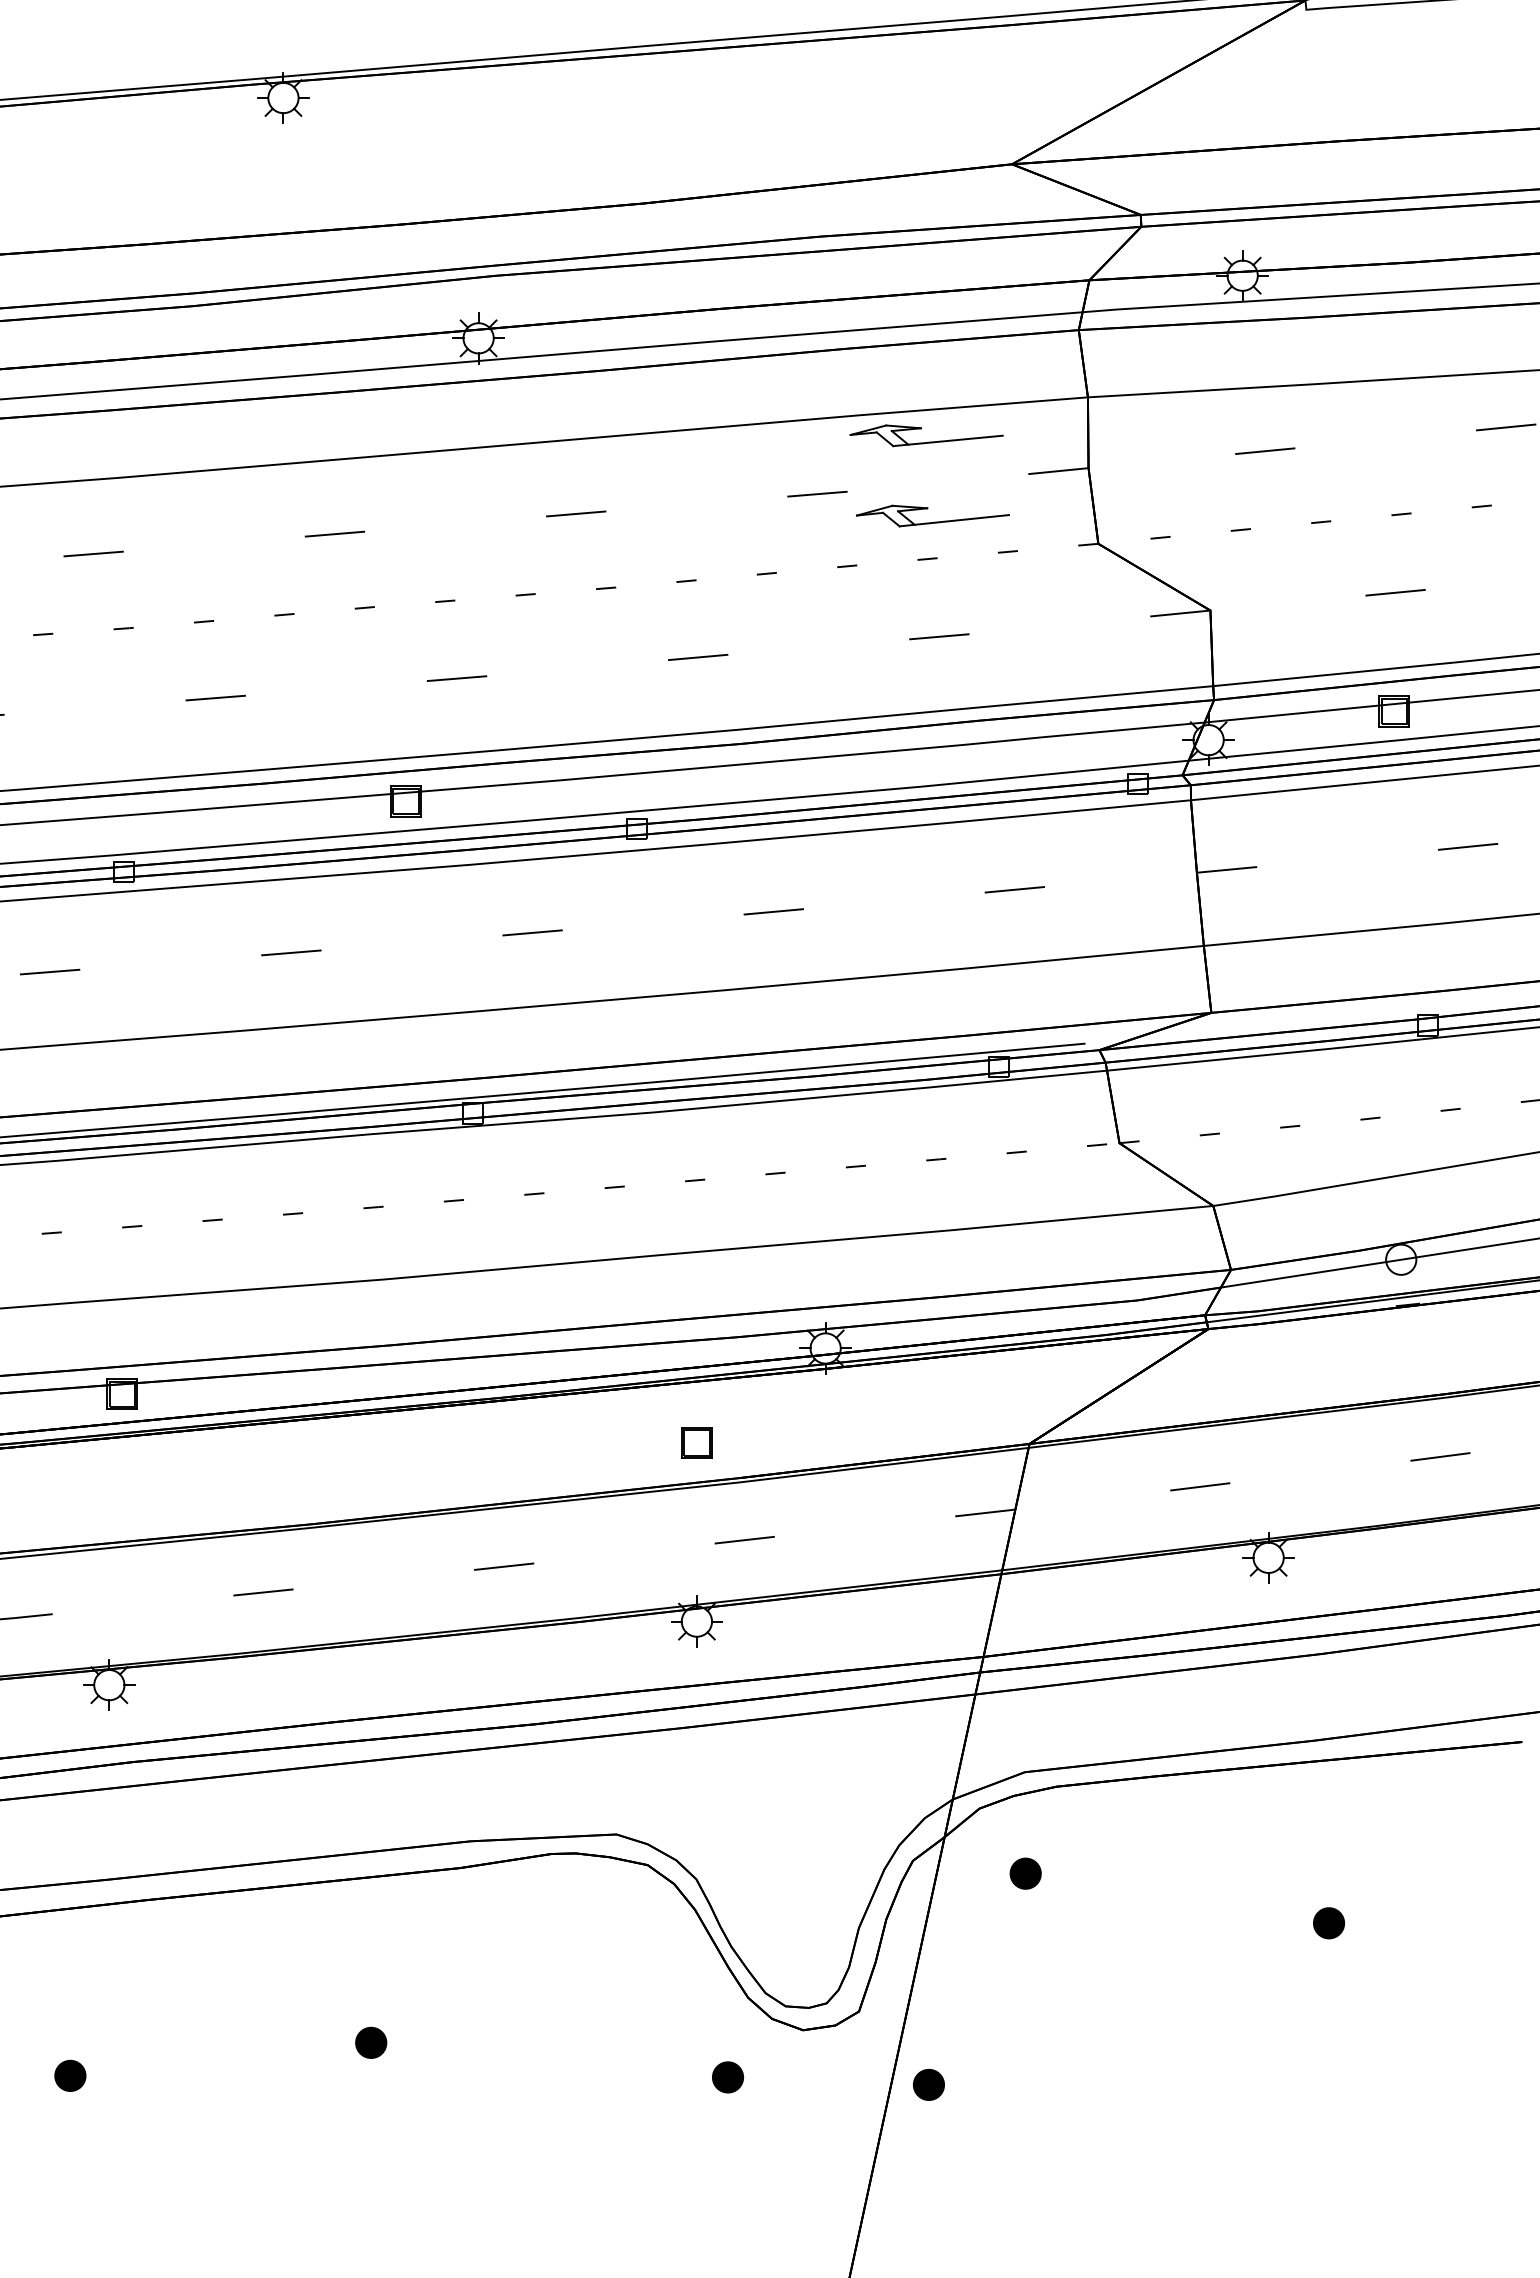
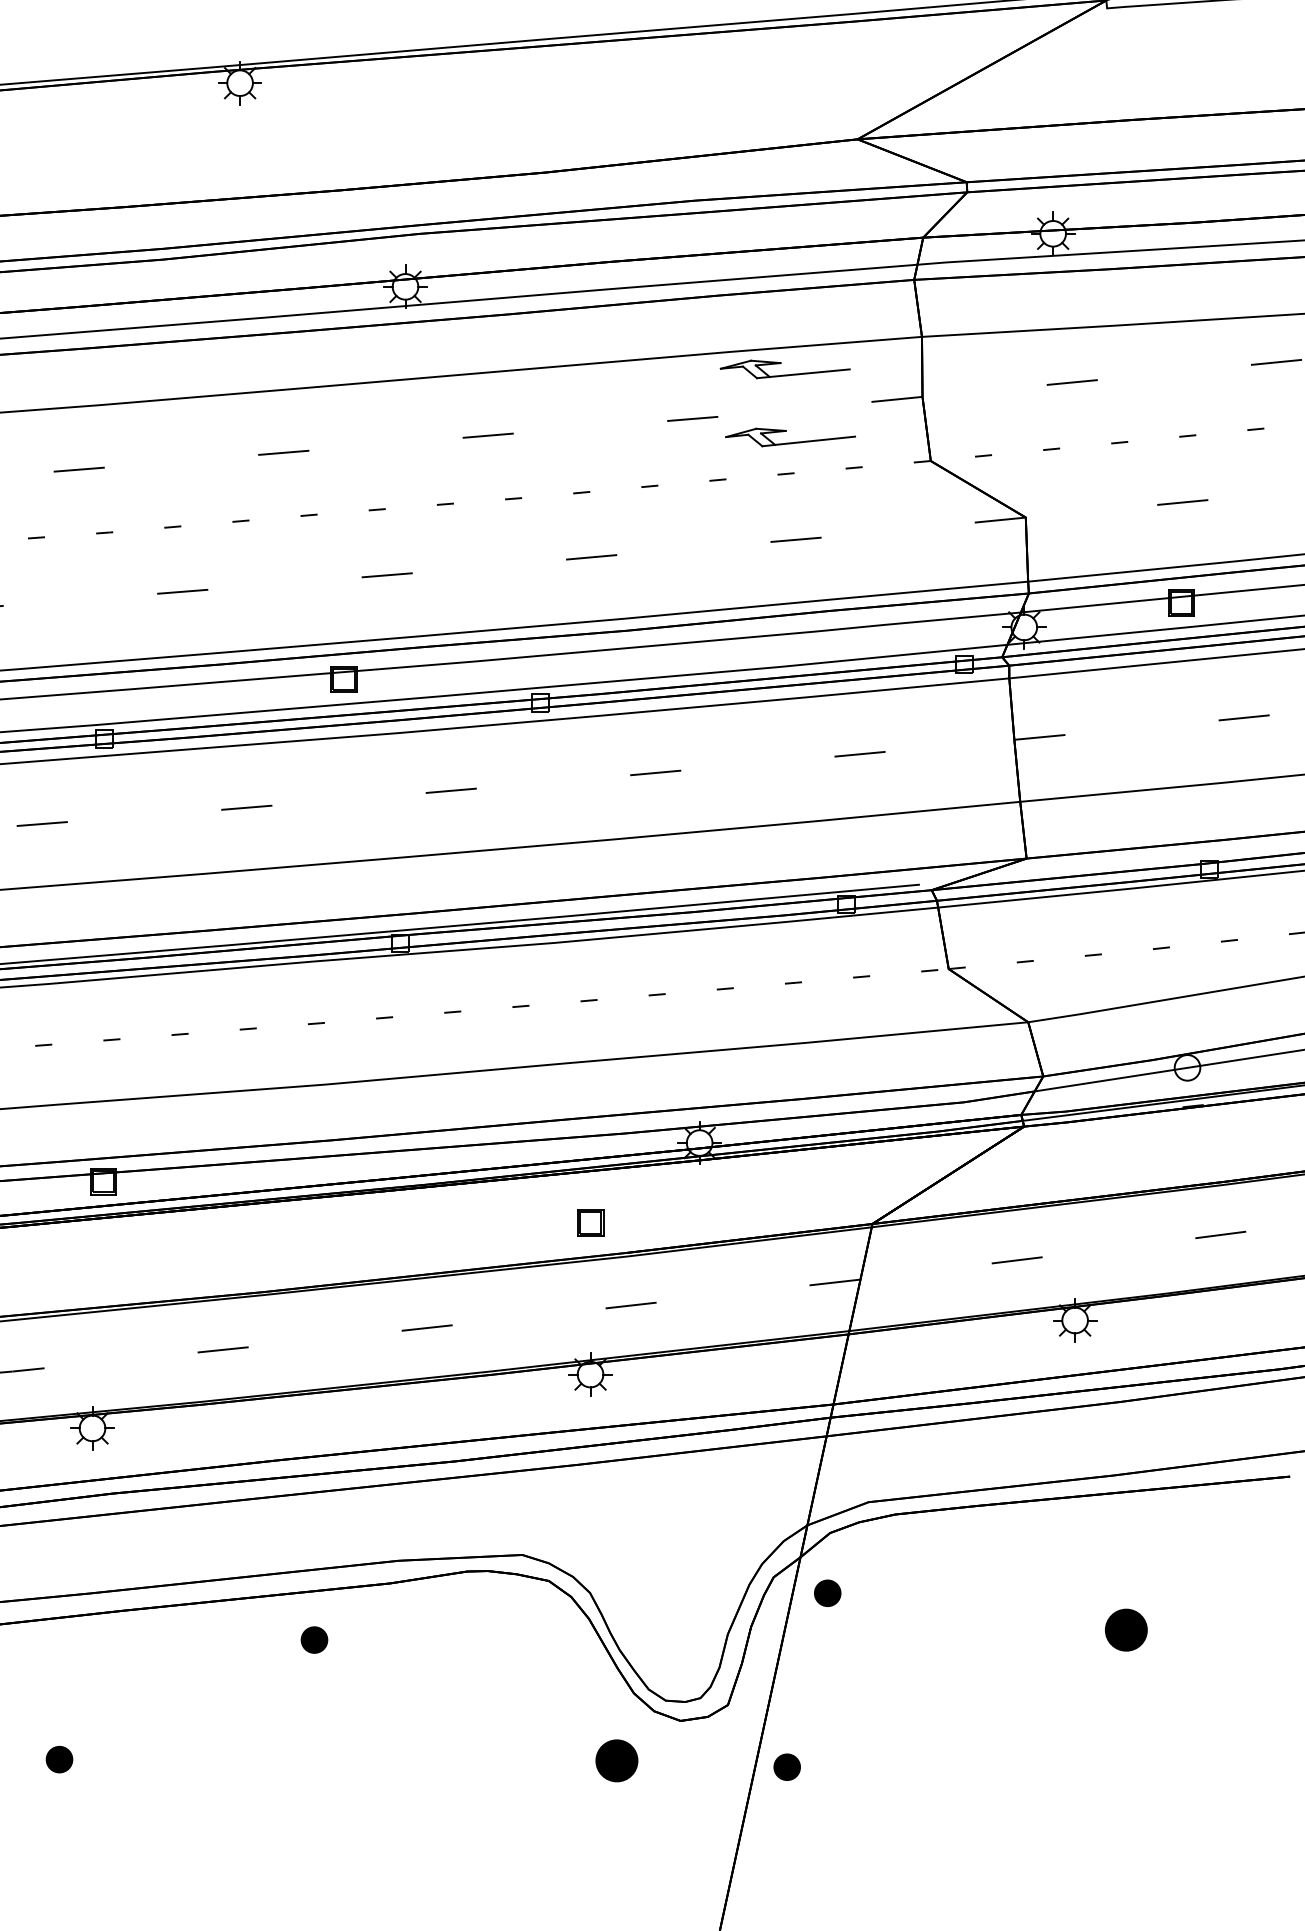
part: (1025, 1873) -> (827, 1593), moved
part: (1328, 1923) -> (1125, 1630), size x1.6
part: (371, 2042) -> (314, 1639), moved
part: (727, 2077) -> (616, 1760), size x1.6

